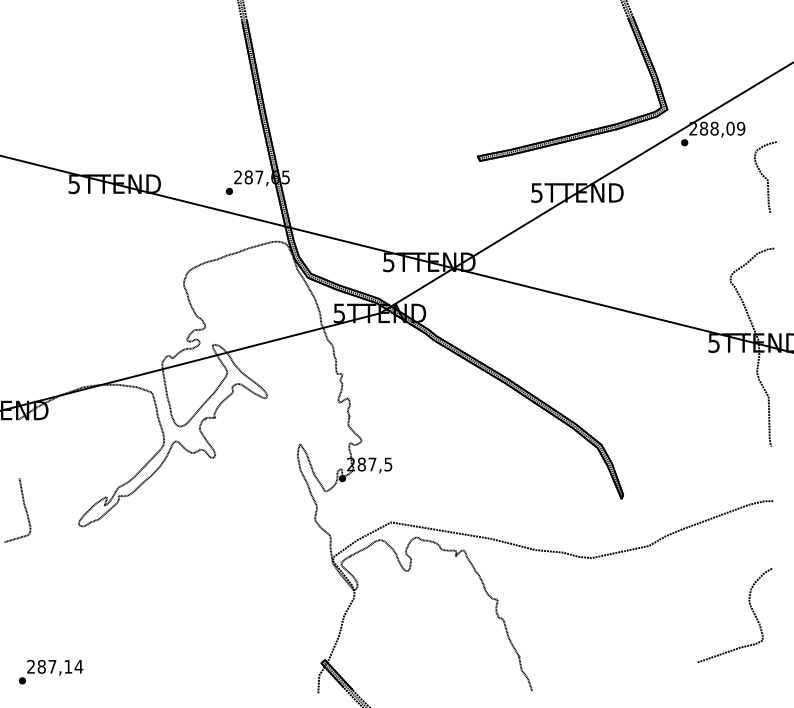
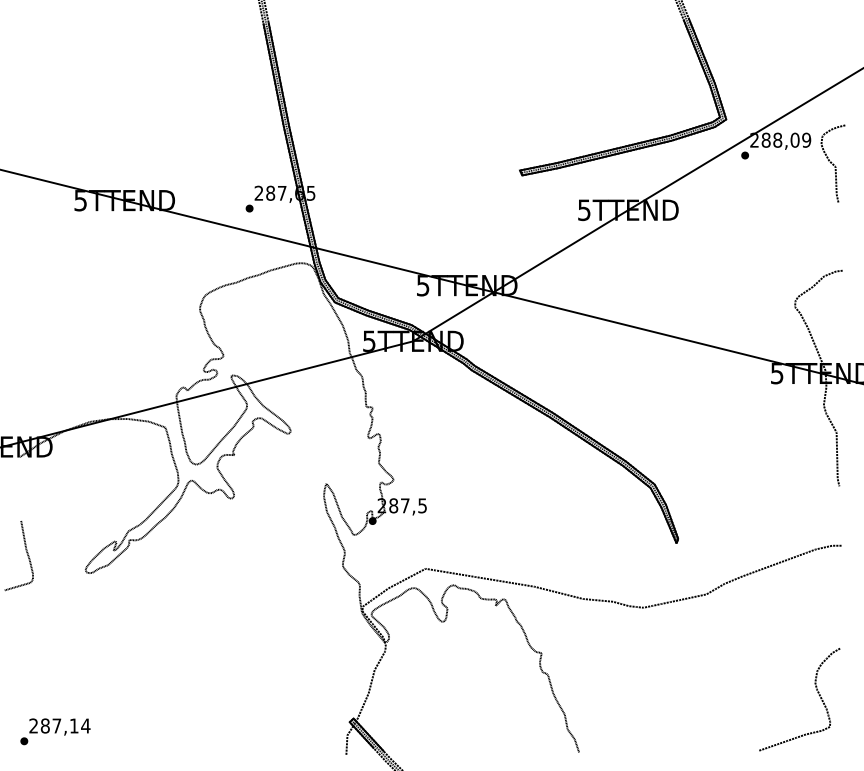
curve: (764, 176) -> (832, 162), moved
curve: (749, 606) -> (815, 689), moved

